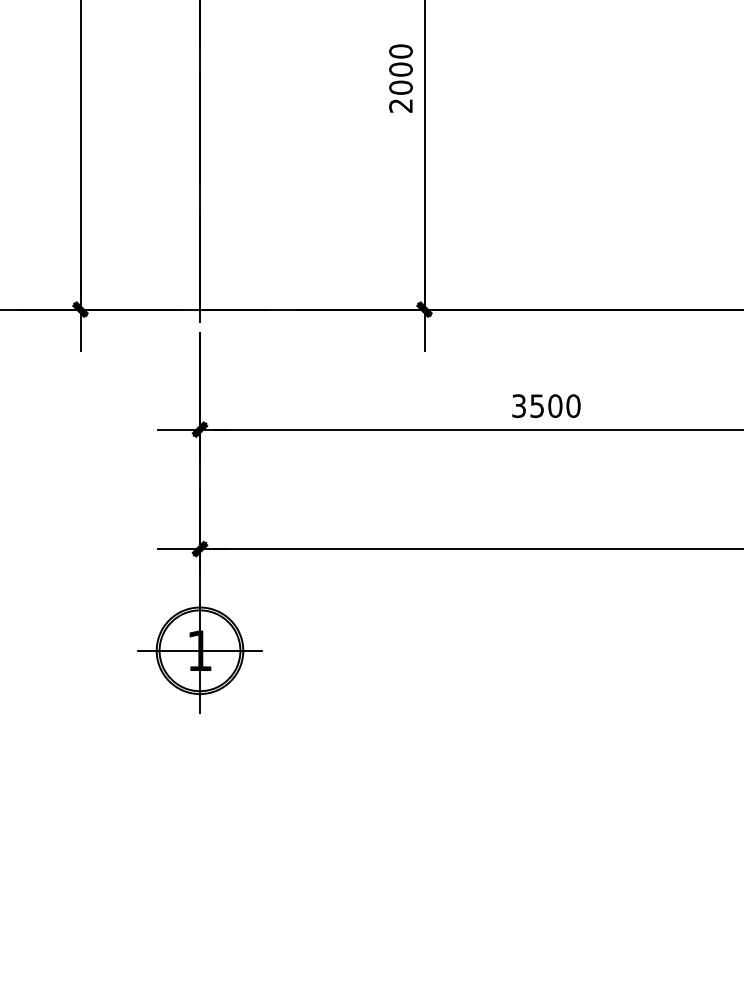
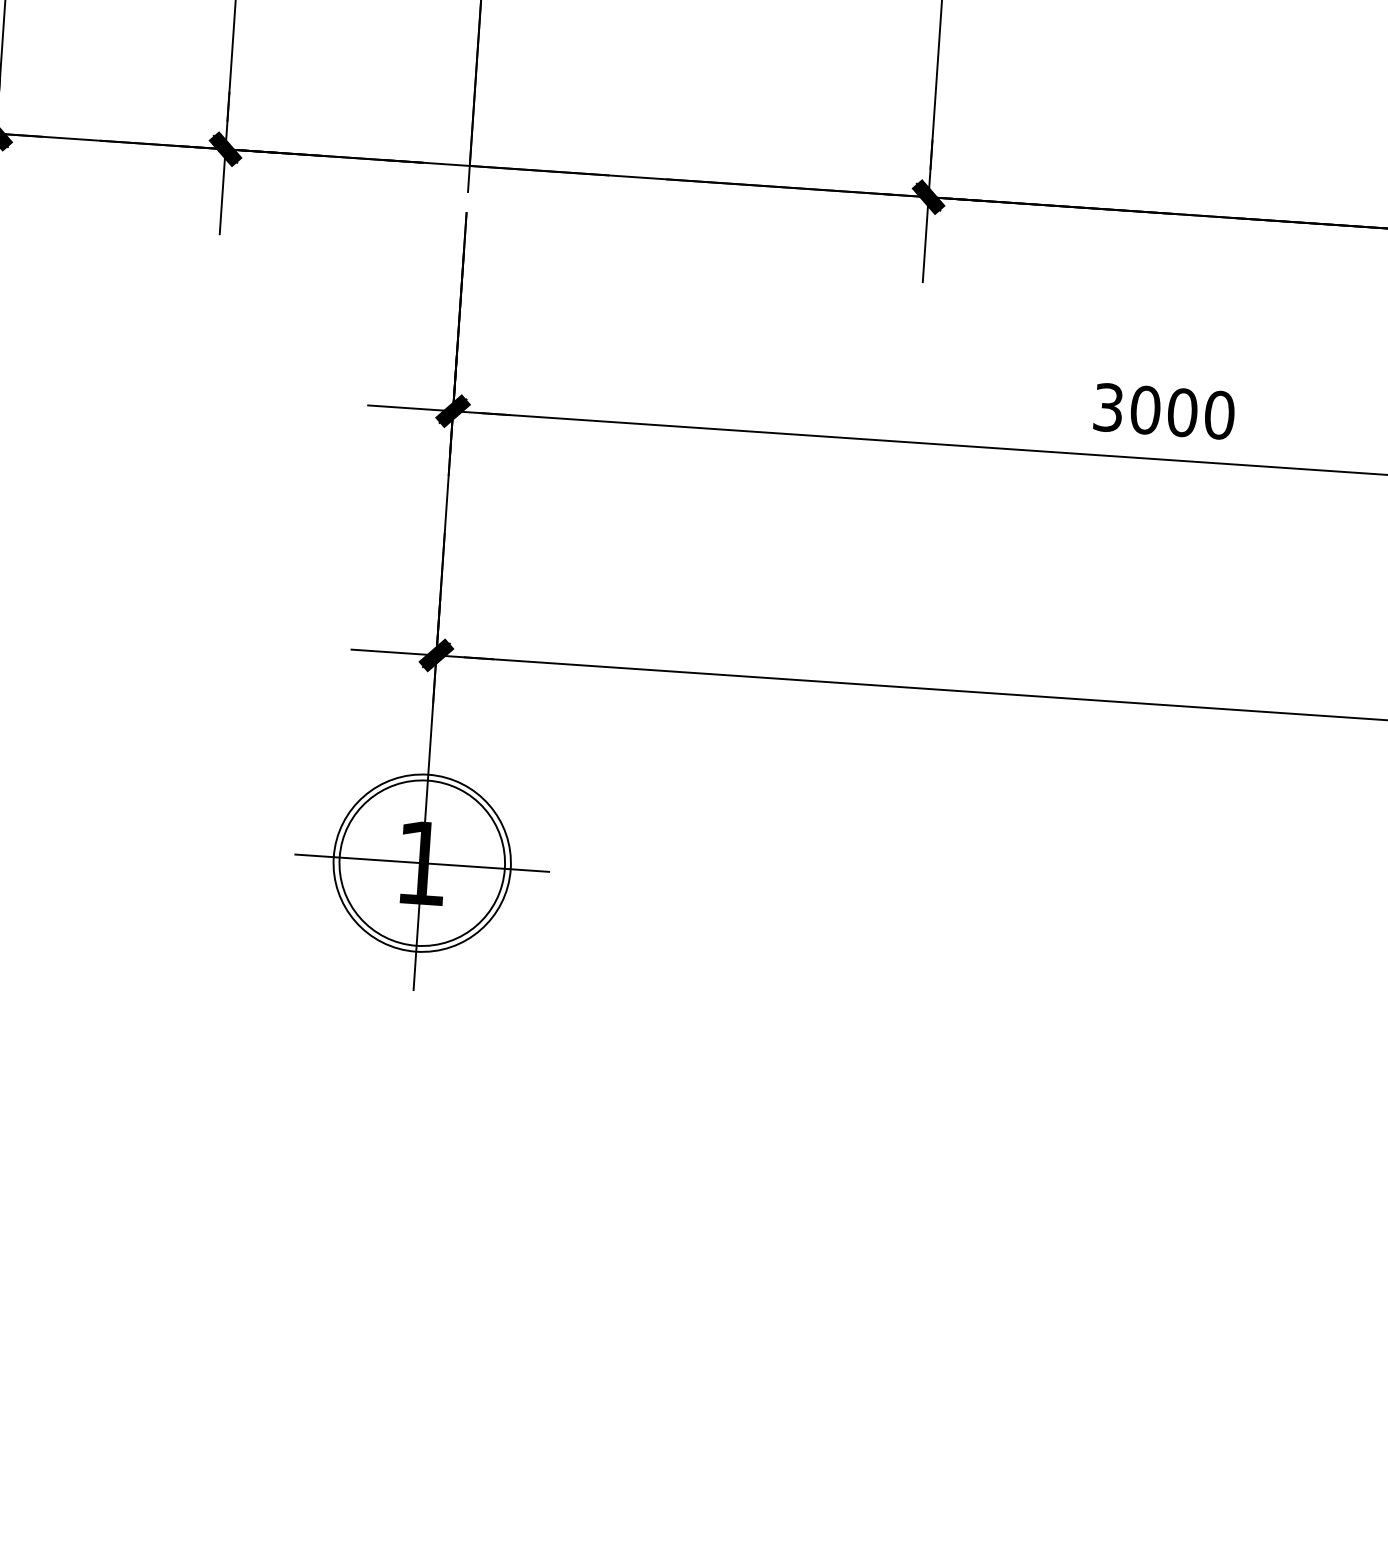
text: (537, 406) -> (1146, 410), 3500 -> 3000

